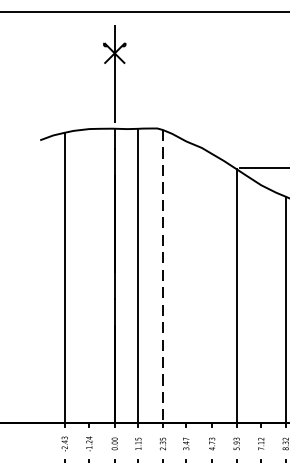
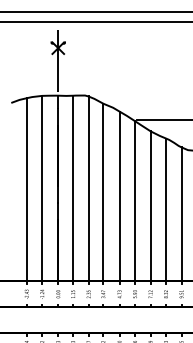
line: (89, 276) -> (42, 188), added
line: (162, 277) -> (88, 189), dashed -> solid
line: (186, 282) -> (103, 192), added
line: (211, 288) -> (119, 196), added
line: (261, 304) -> (150, 206), added

